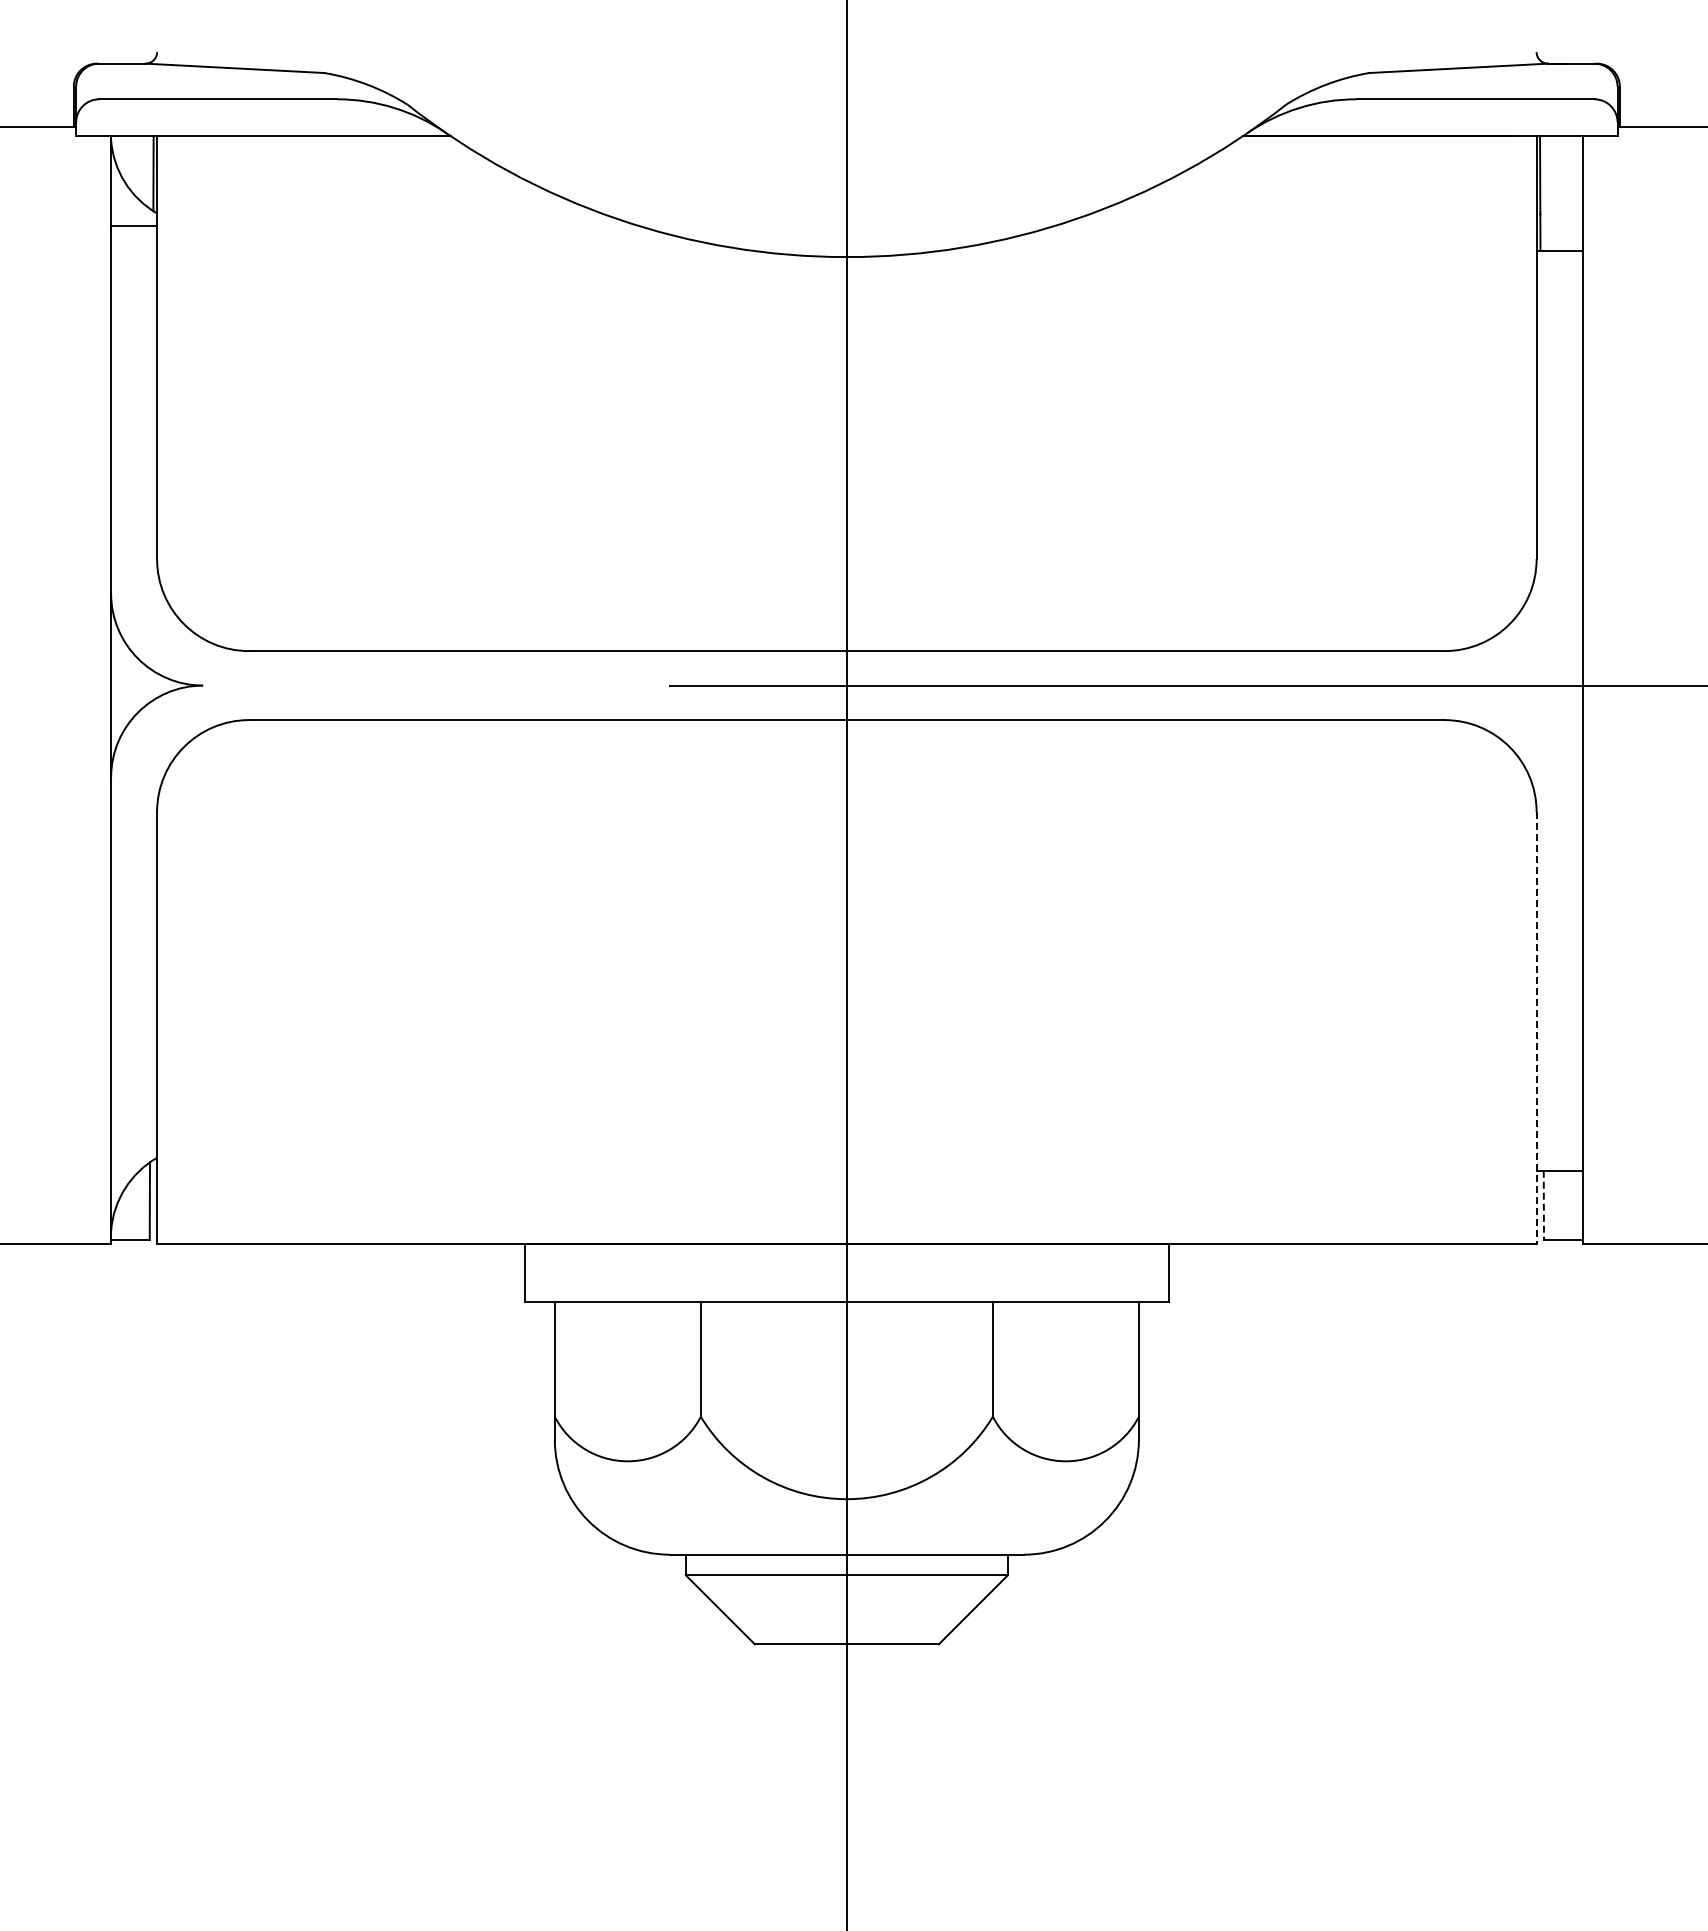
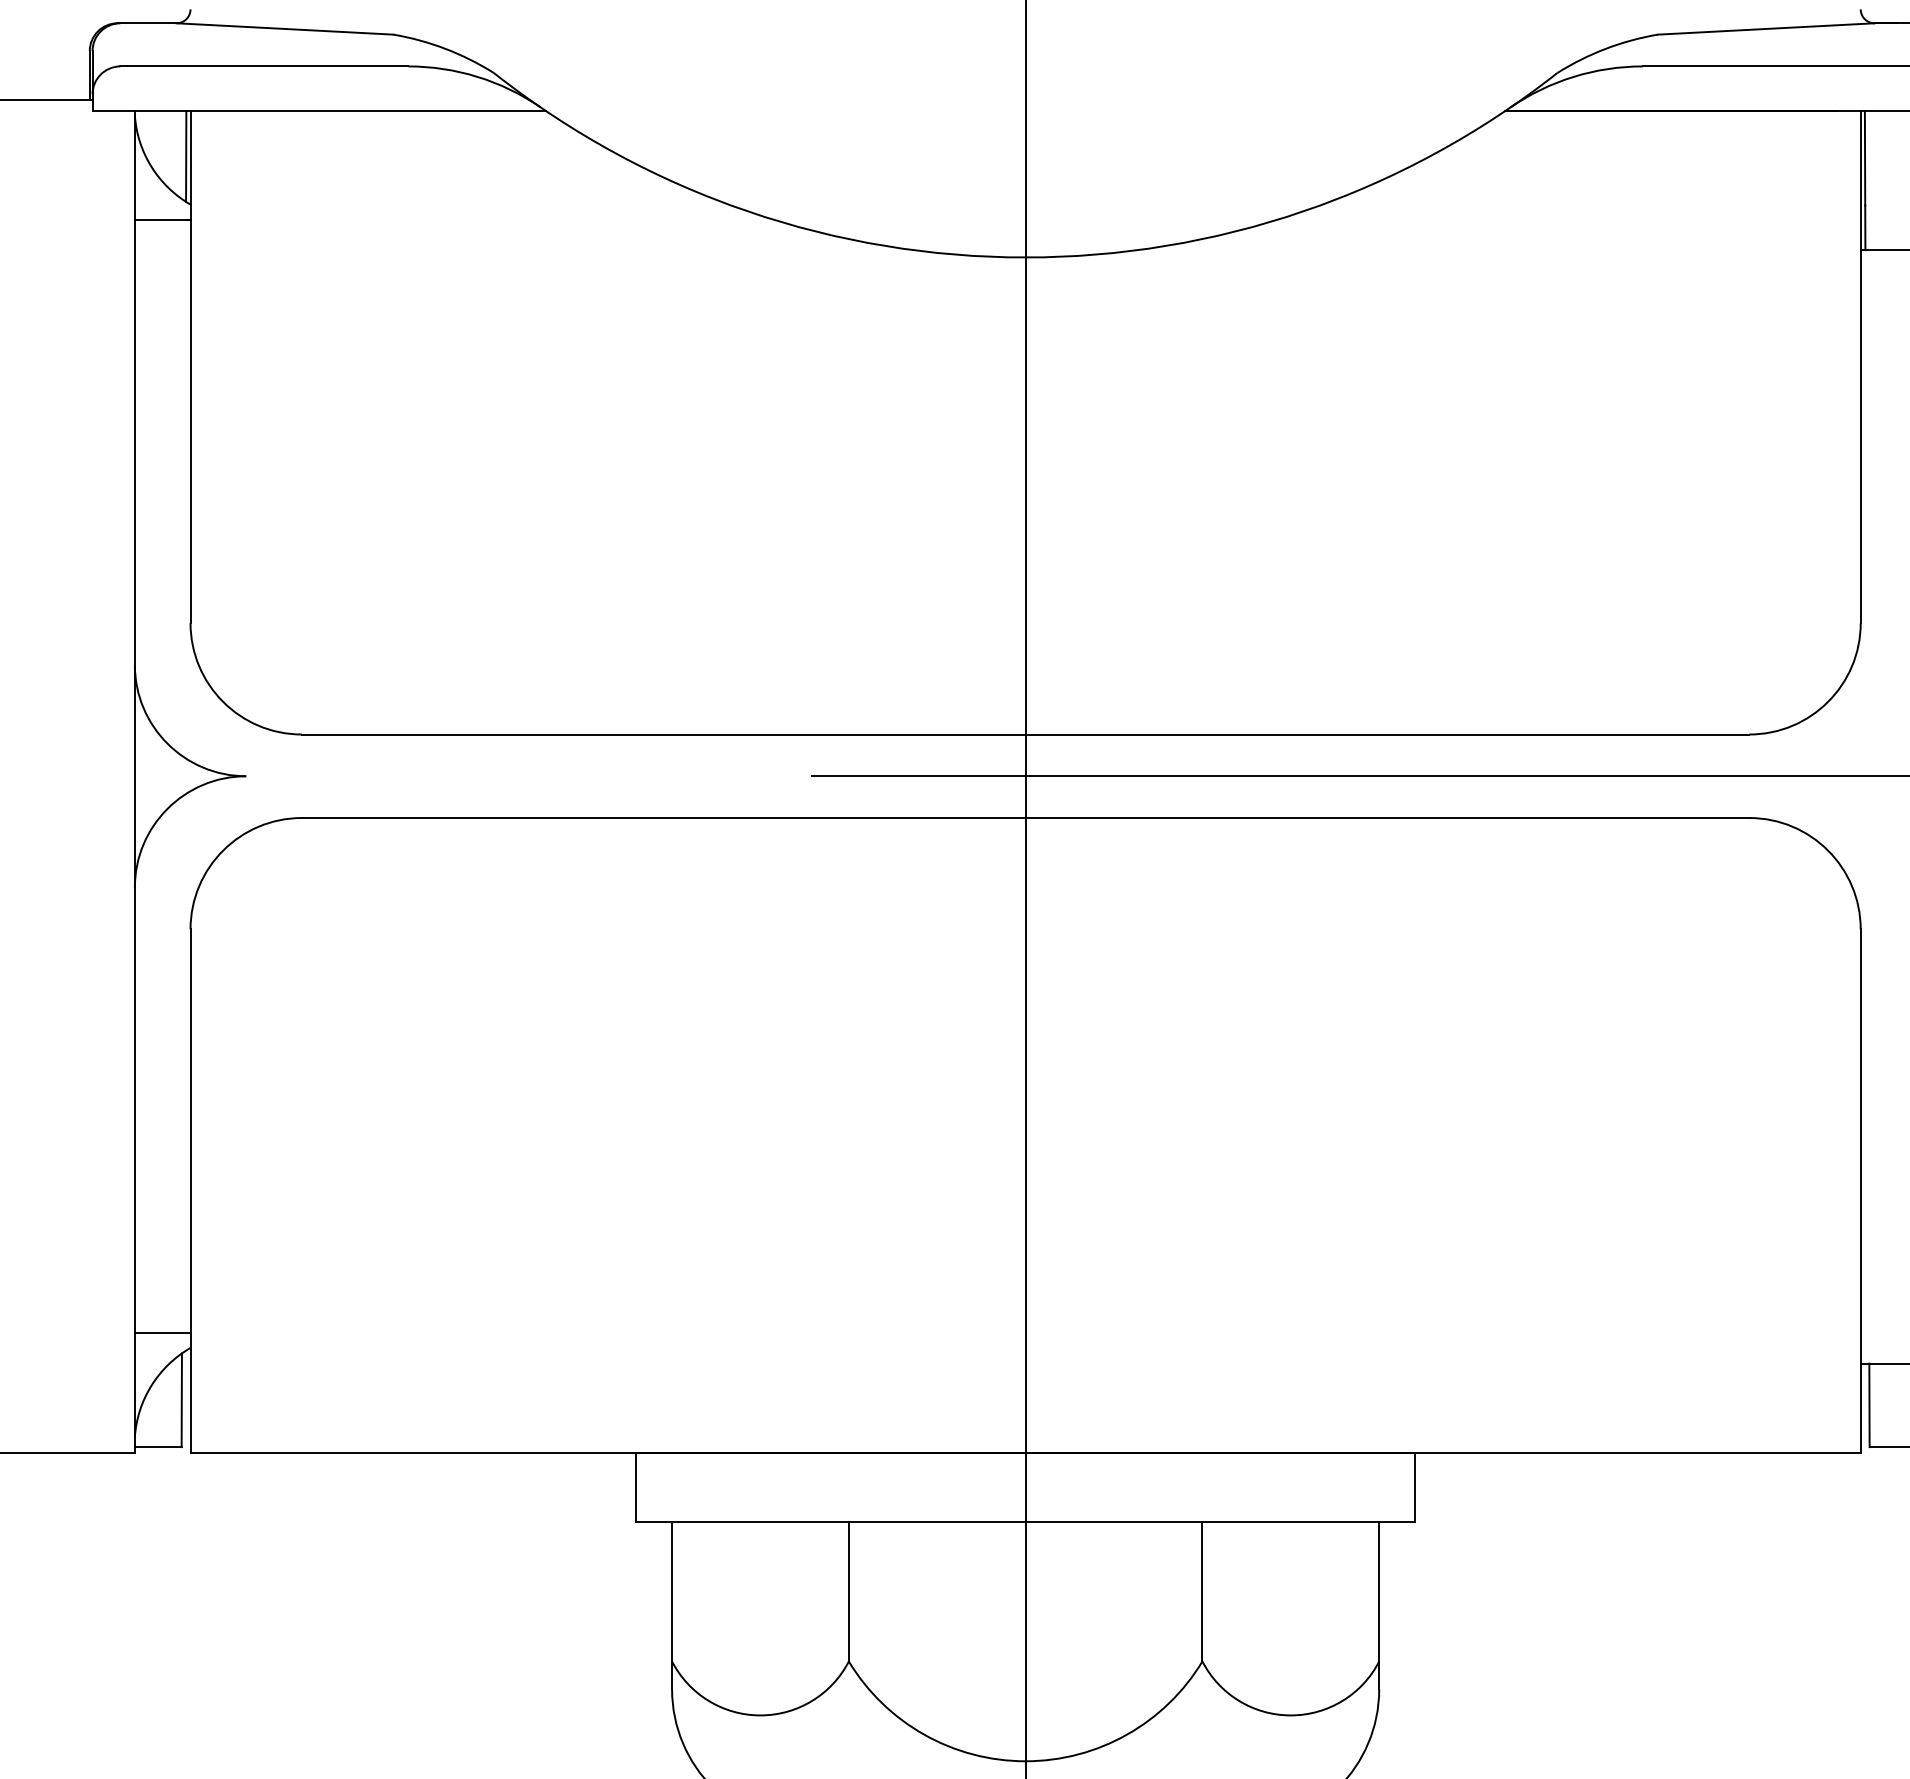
line: (1536, 1028) -> (1860, 1191), dashed -> solid
line: (134, 1145) -> (163, 1333), added
line: (1543, 1205) -> (1869, 1405), dashed -> solid

